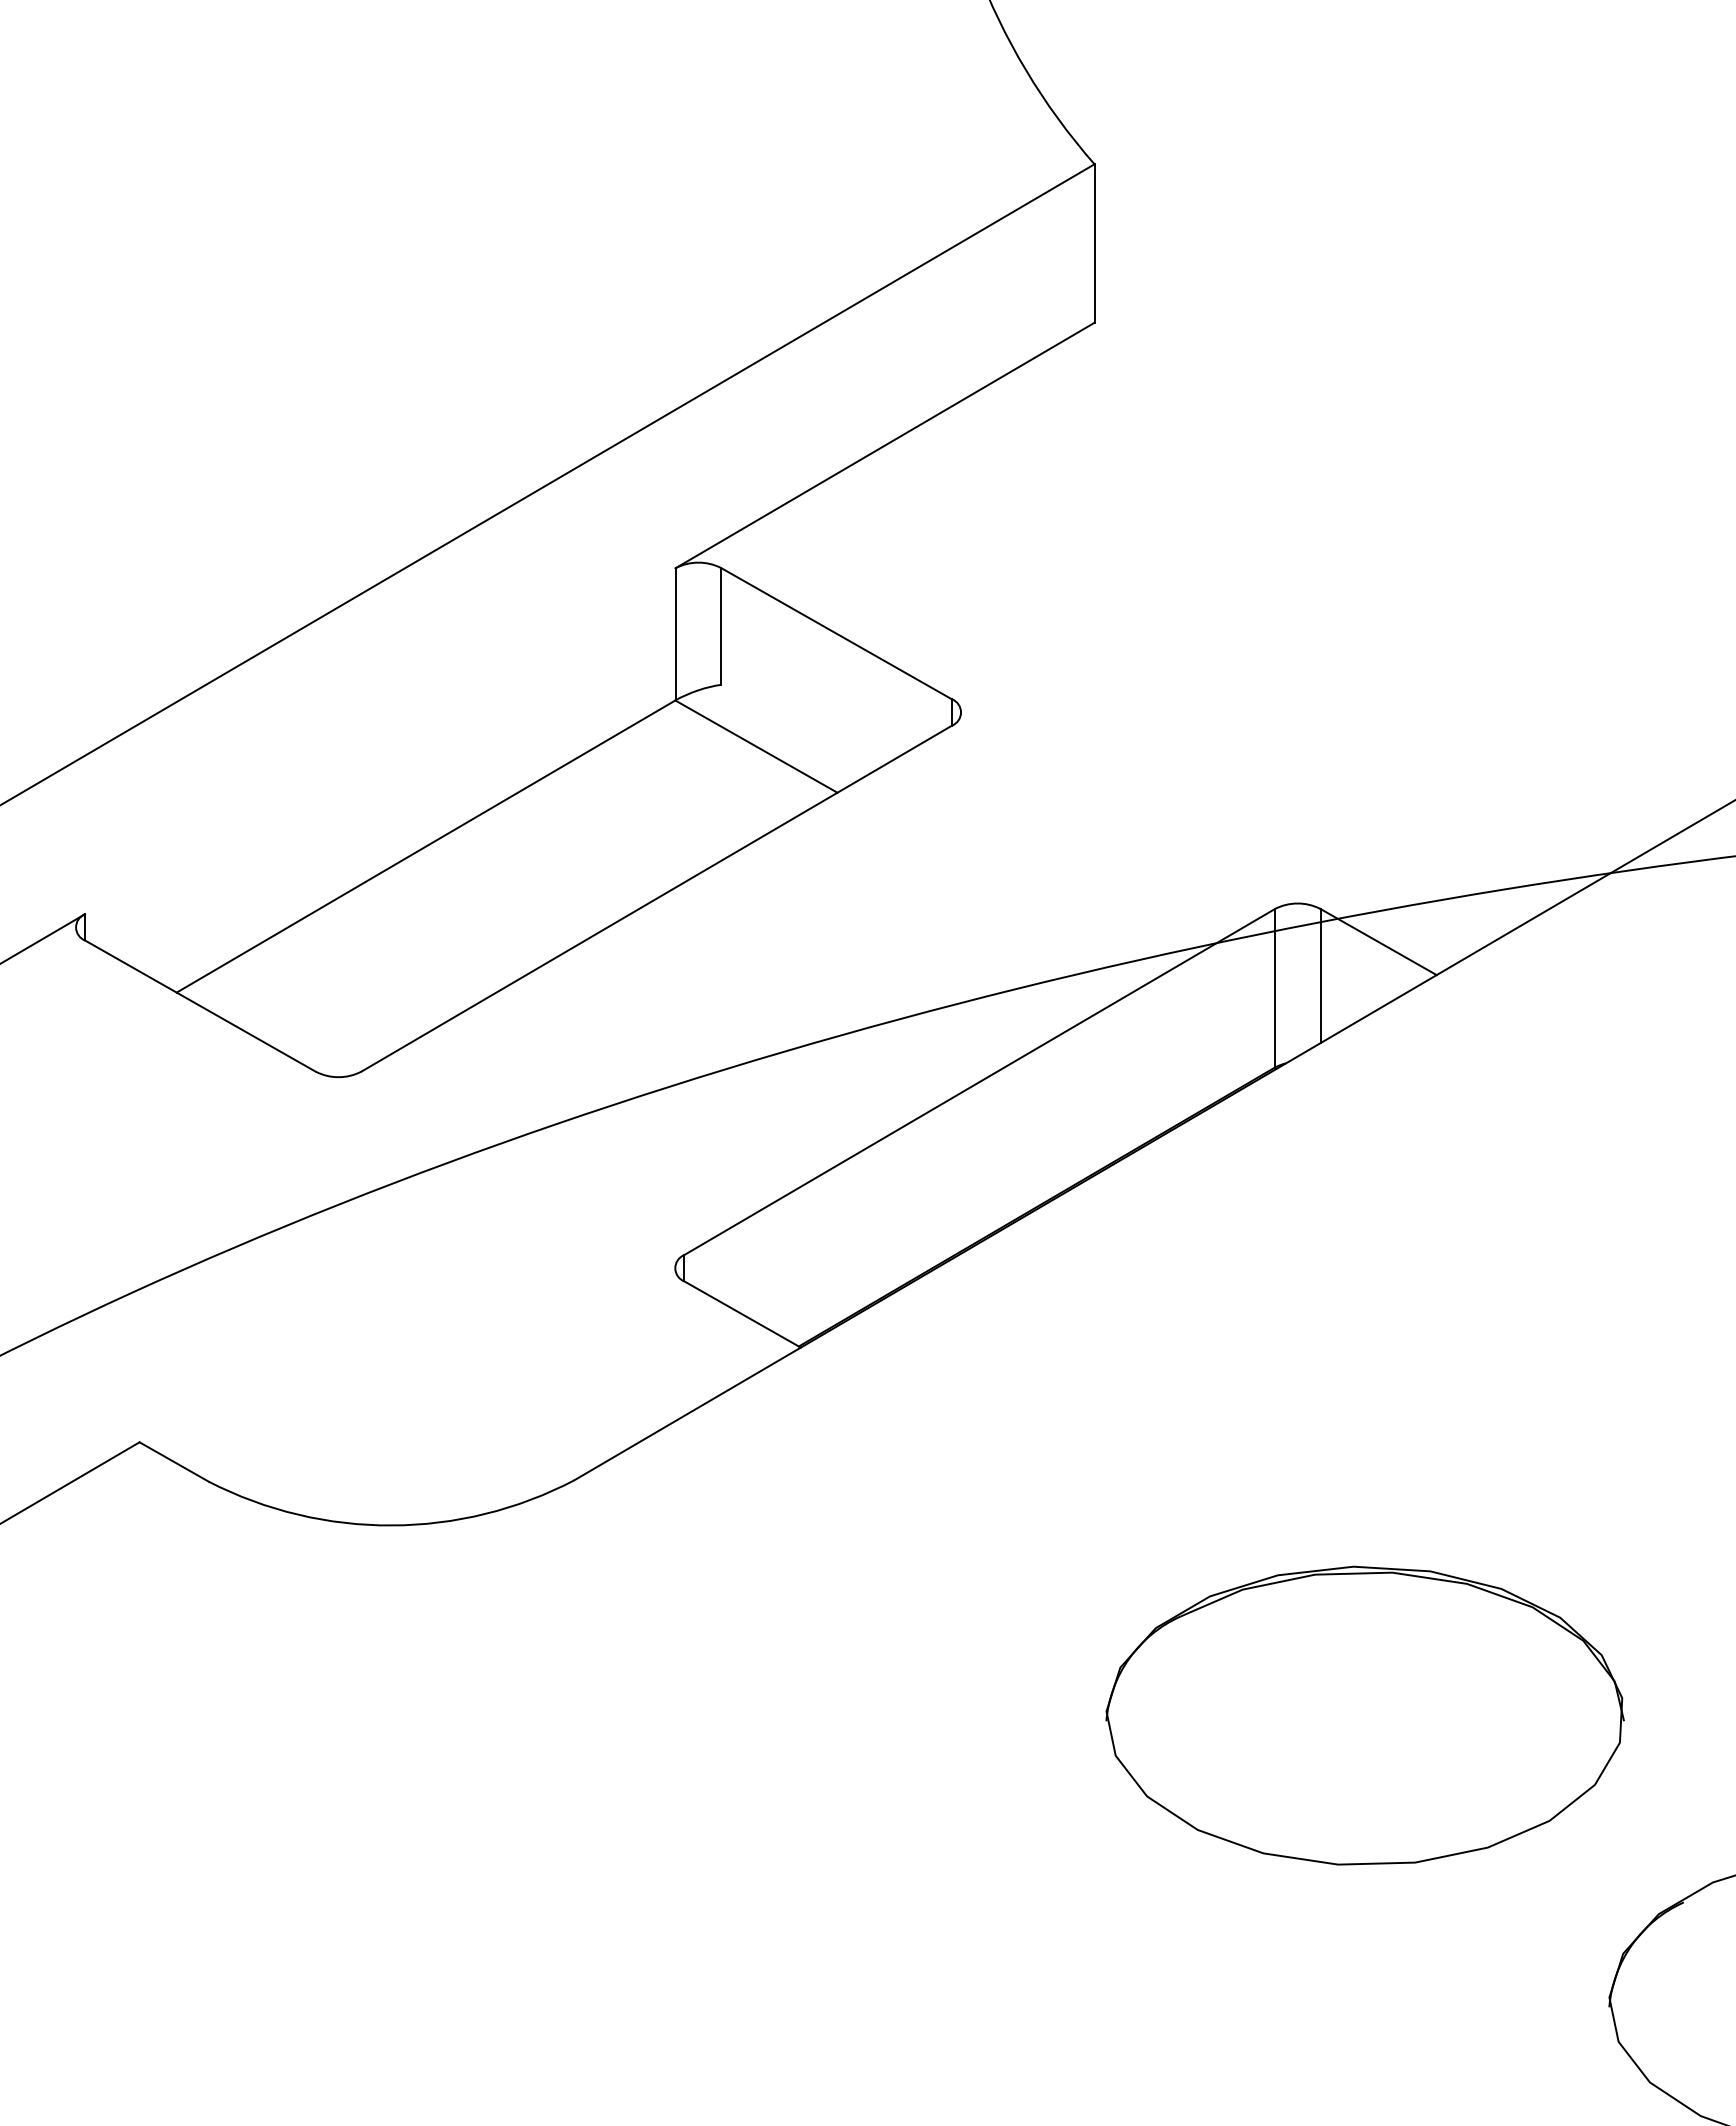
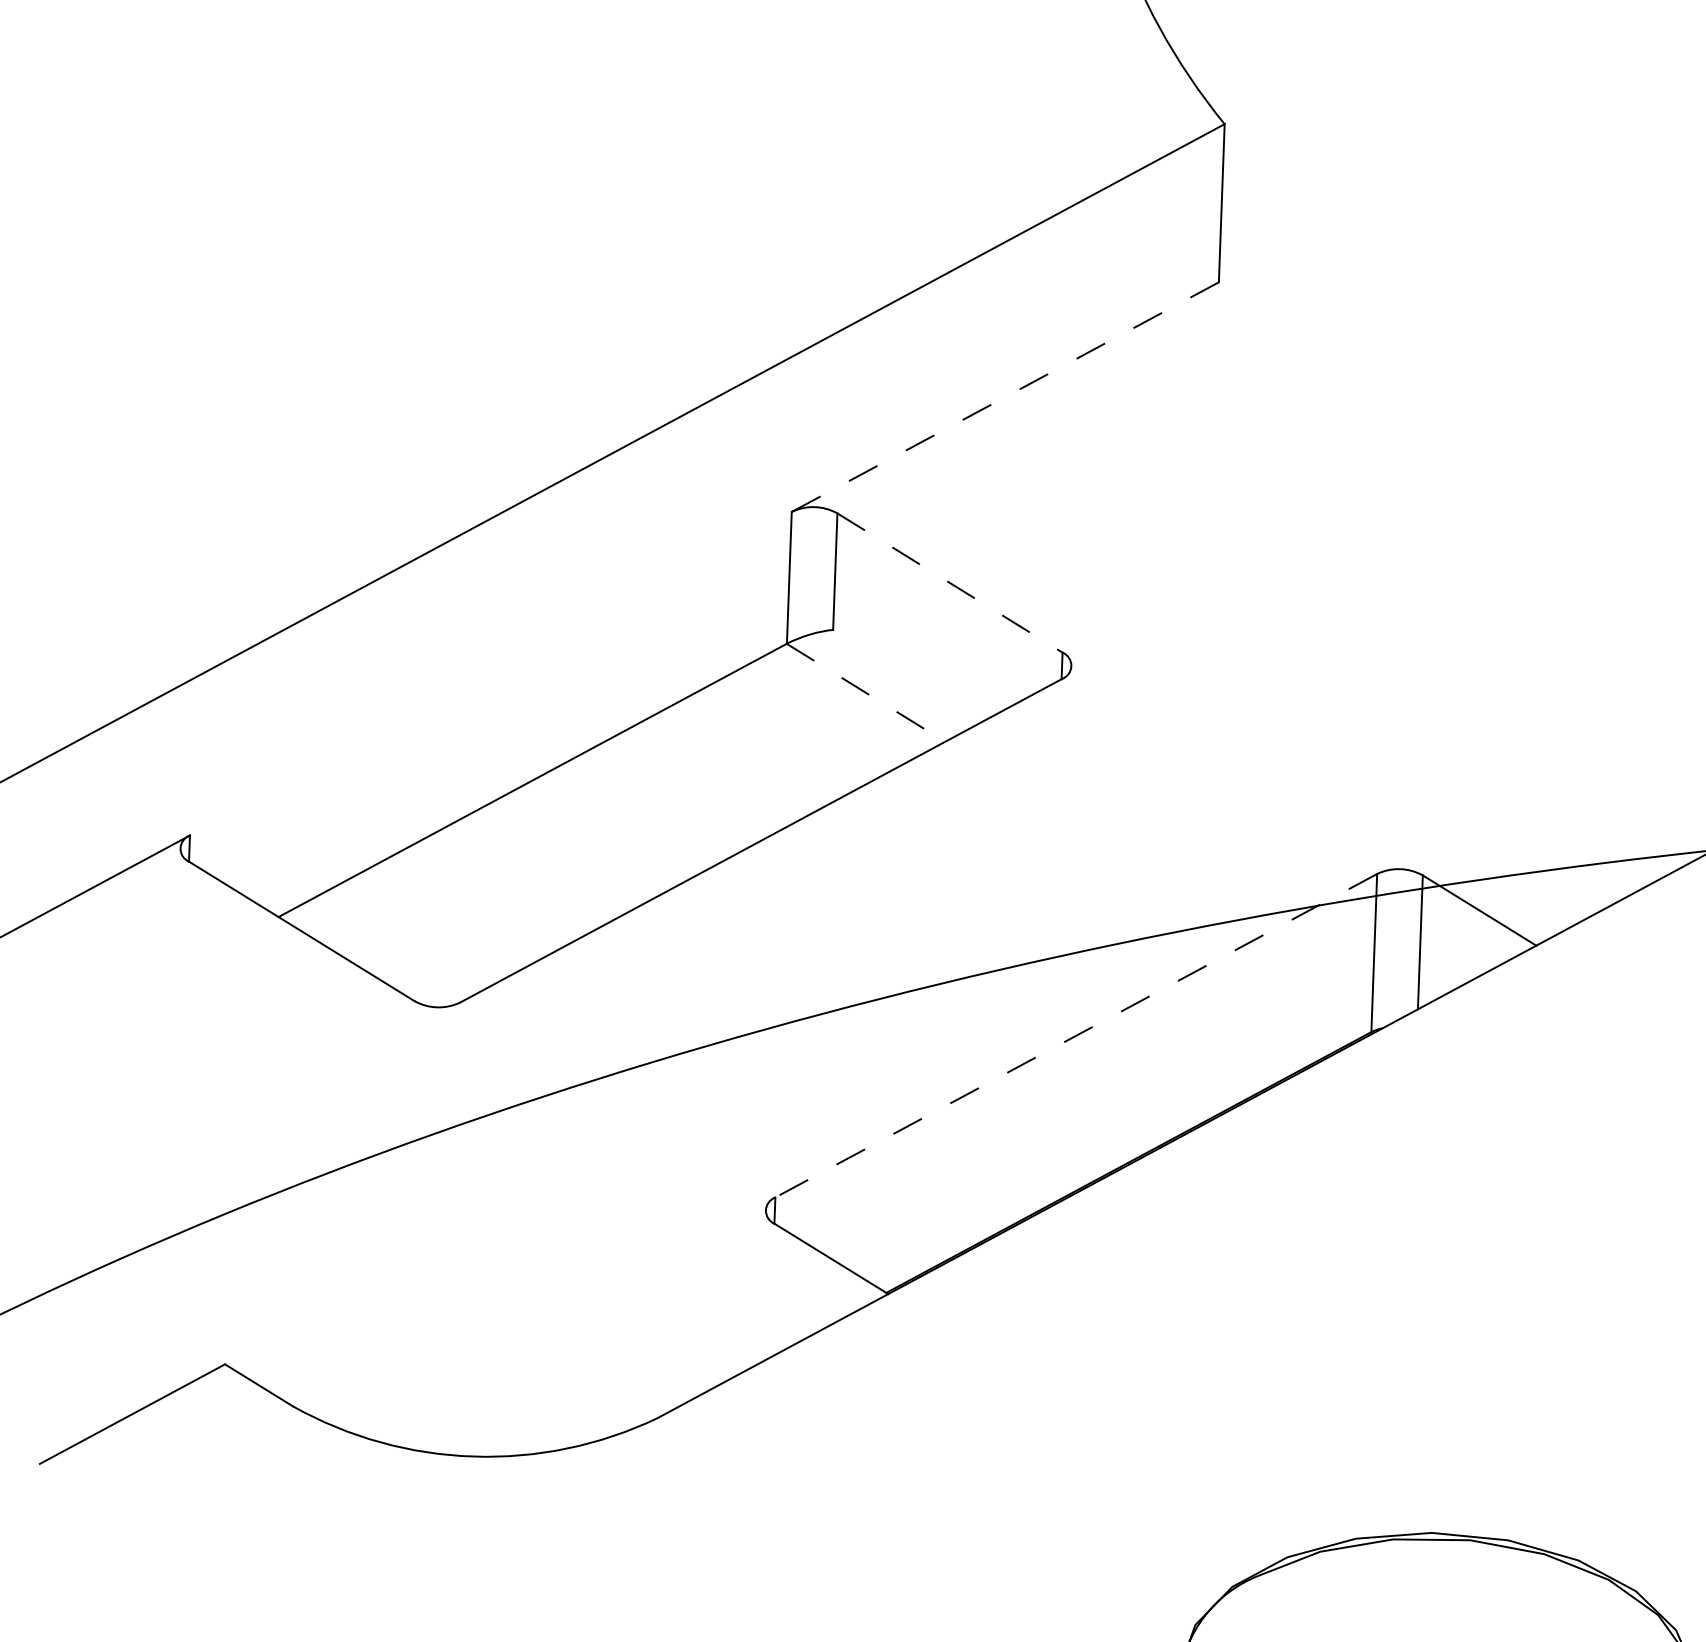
line: (885, 445) -> (1005, 397), solid -> dashed
line: (836, 633) -> (950, 582), solid -> dashed
line: (756, 746) -> (866, 692), solid -> dashed
line: (979, 1082) -> (1076, 1036), solid -> dashed

